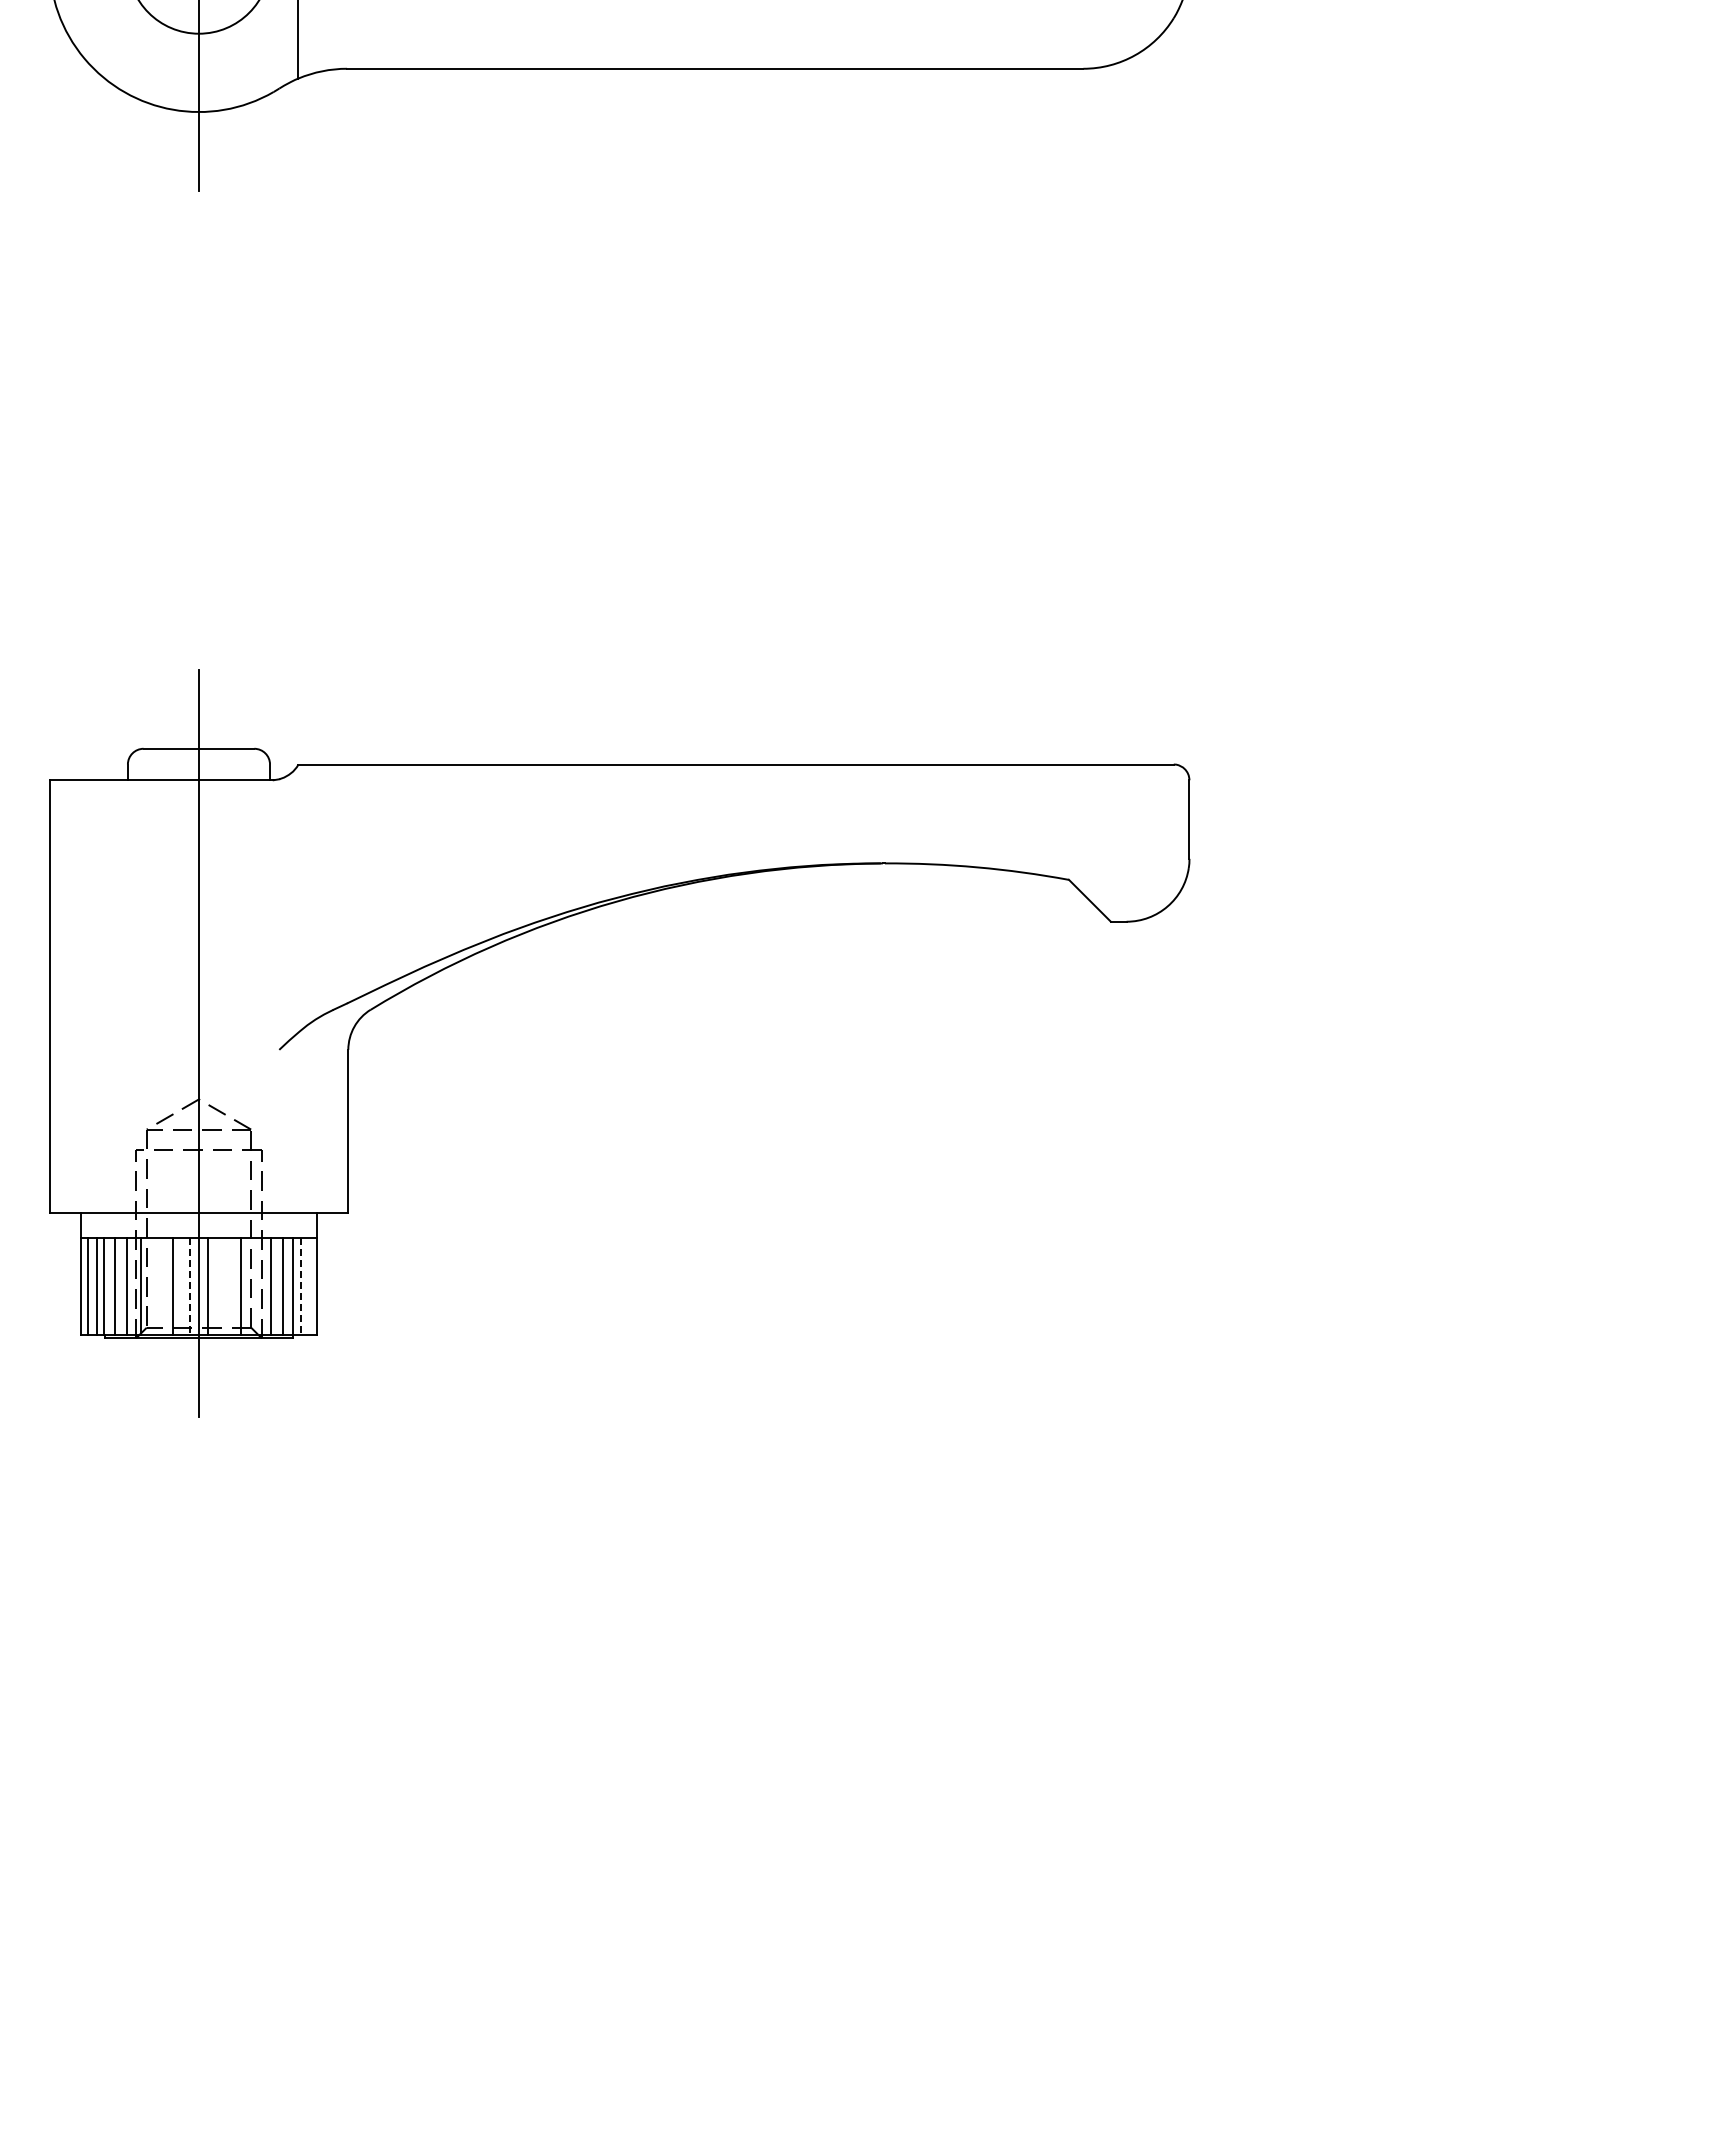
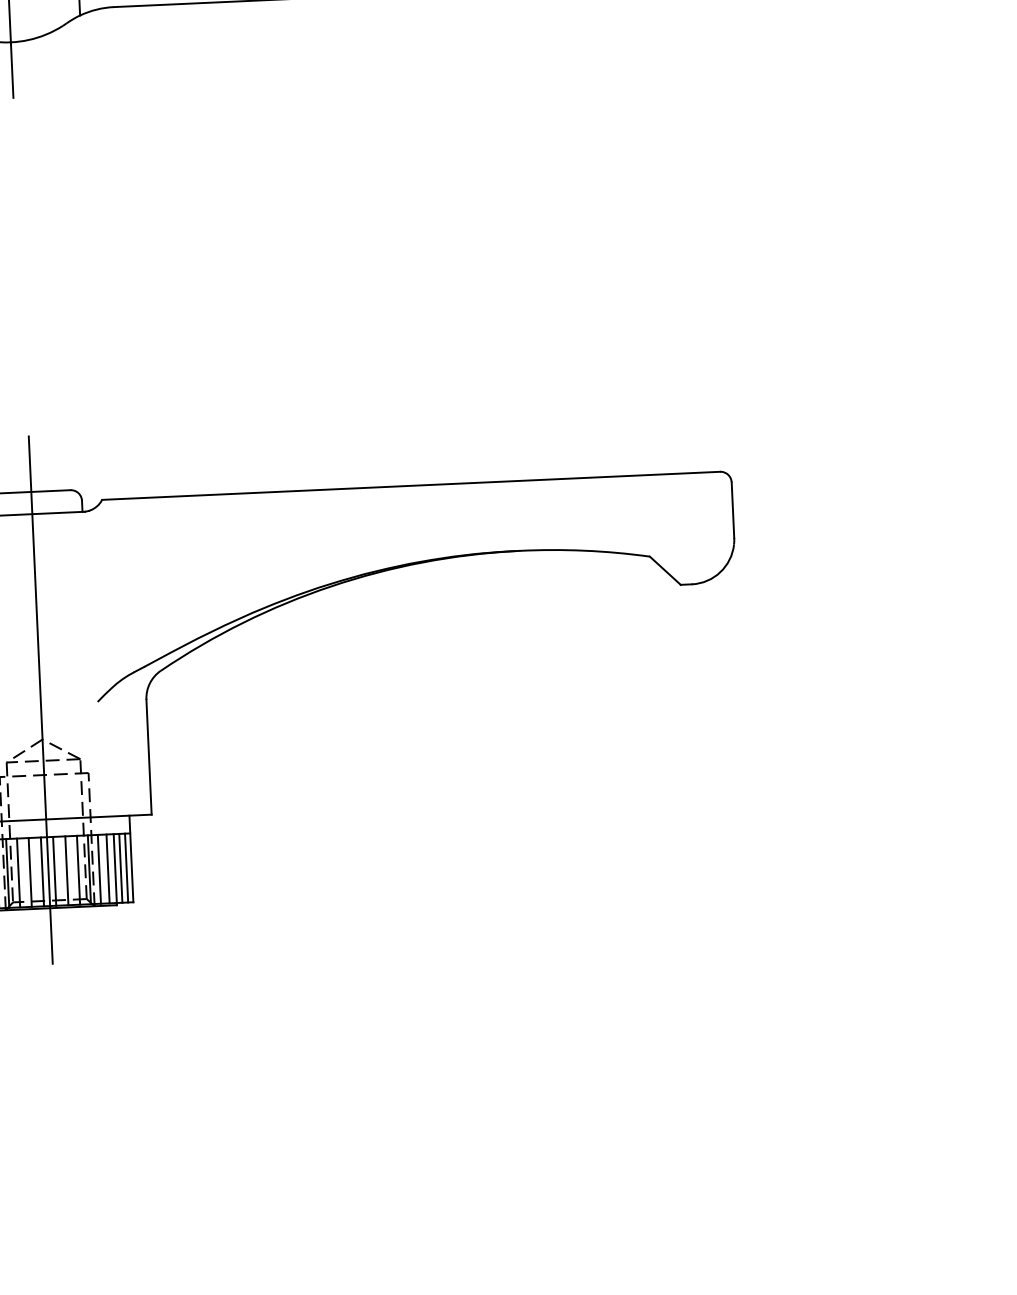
line: (156, 1286) -> (18, 872), added
line: (190, 1286) -> (42, 871), dashed -> solid
line: (224, 1286) -> (66, 870), added
line: (256, 1286) -> (89, 869), added
line: (301, 1286) -> (120, 868), dashed -> solid
line: (309, 1286) -> (126, 868), added

